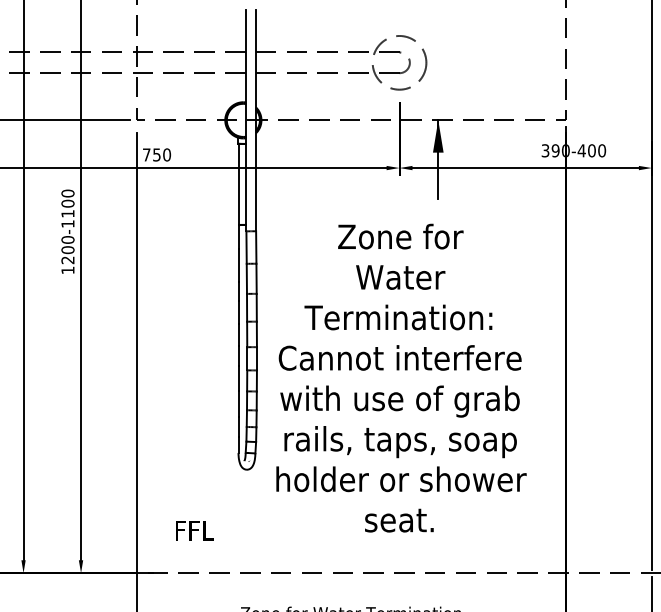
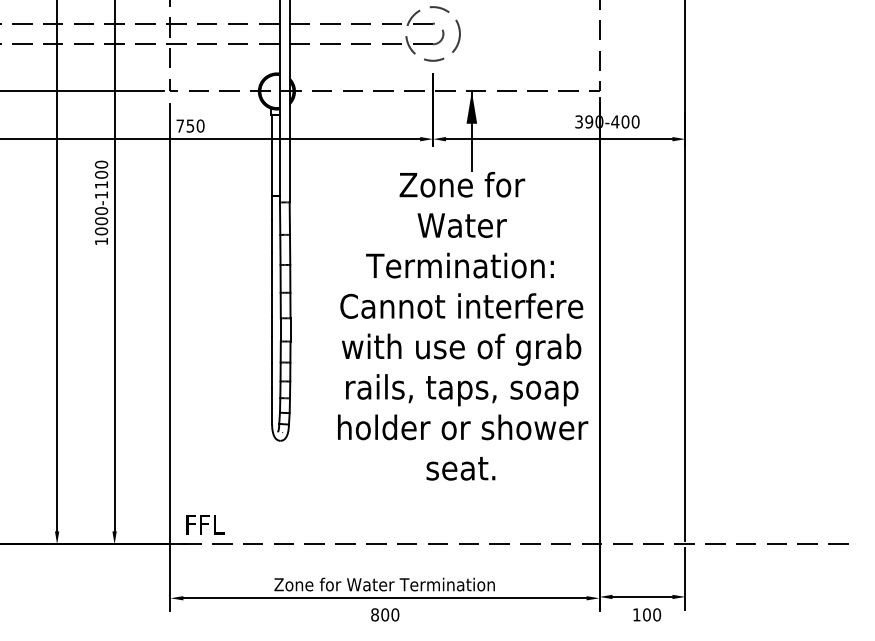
text: (67, 260) -> (101, 231), 1200-1100 -> 1000-1100
text: (401, 378) -> (463, 326), moved
text: (194, 530) -> (205, 524), moved

